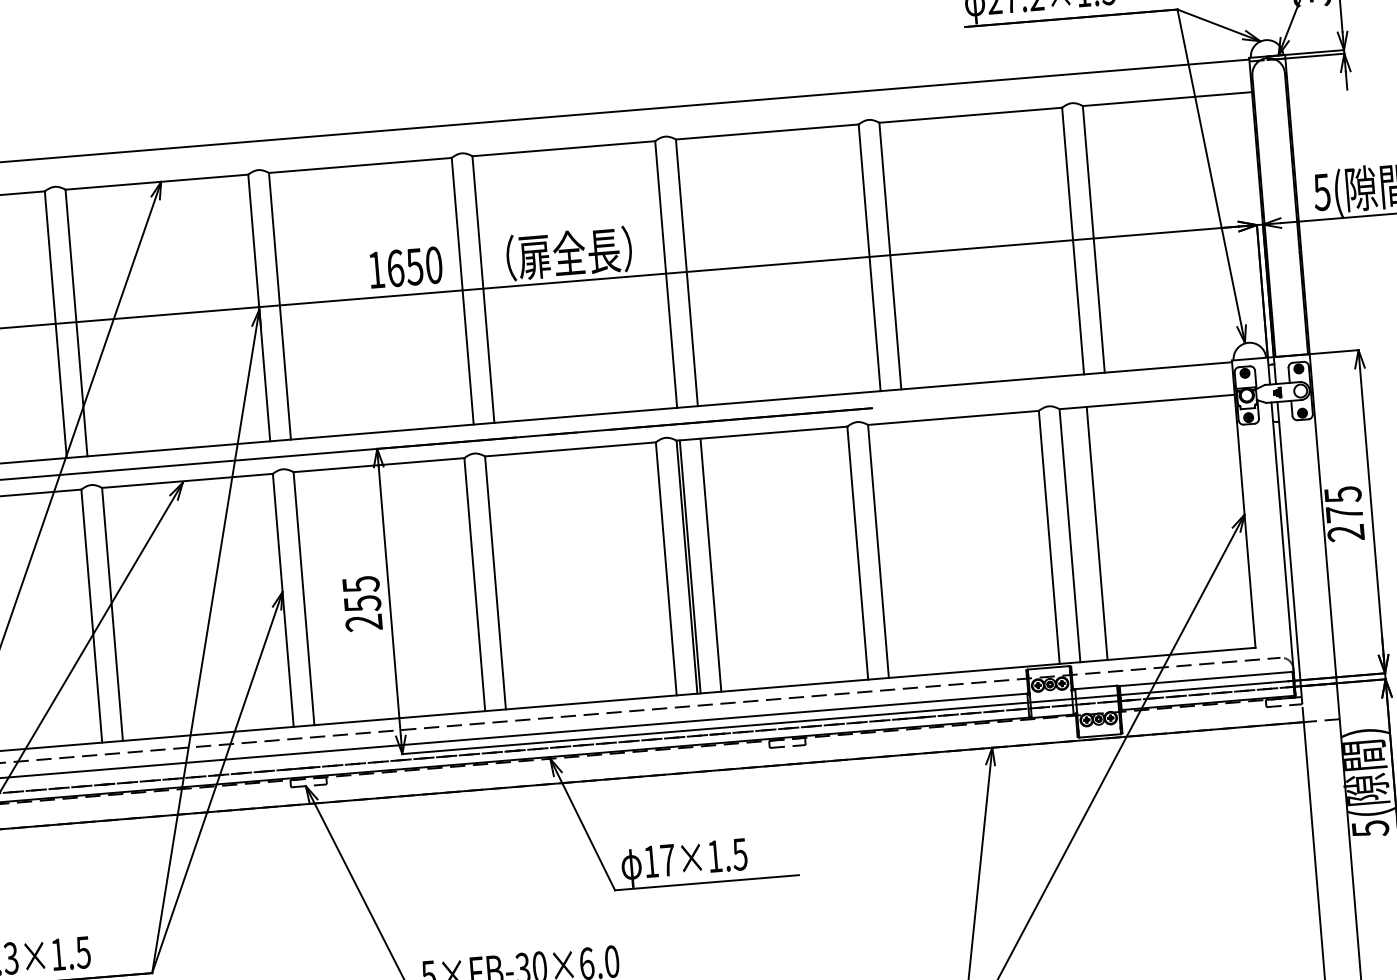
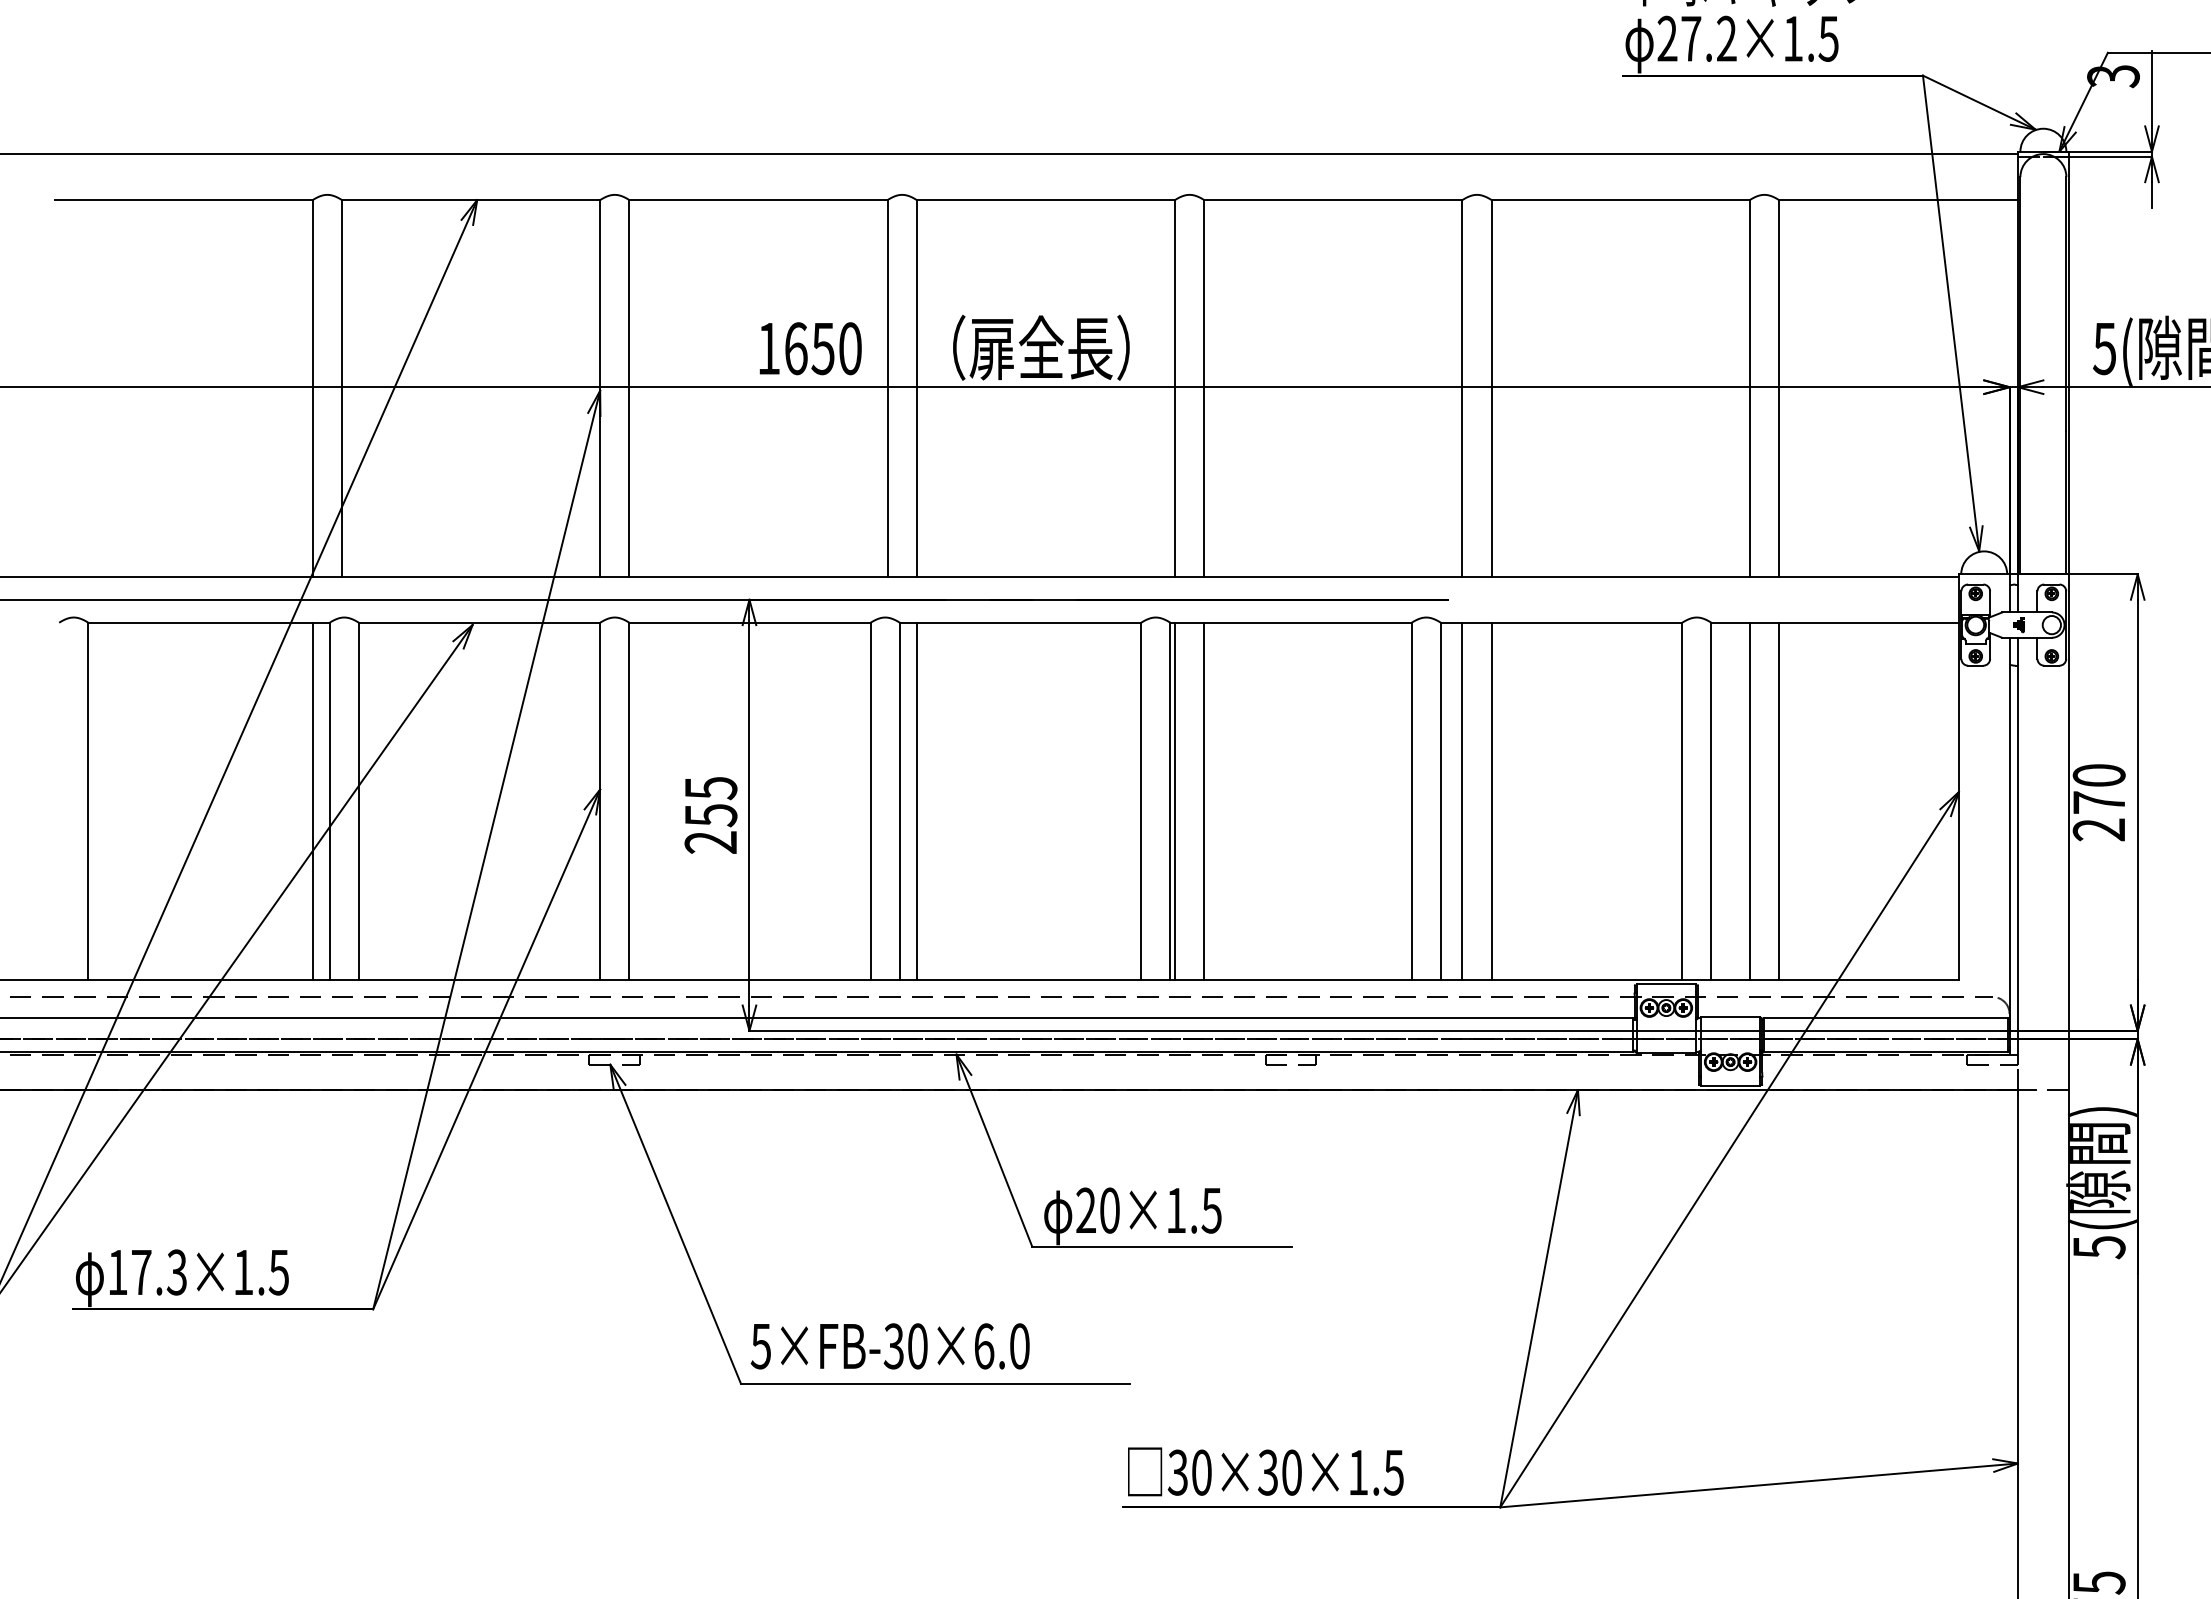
text: (1342, 494) -> (2098, 775), 275 -> 270
line: (1118, 531) -> (1779, 801), added
line: (914, 548) -> (1491, 801), added
line: (893, 550) -> (1462, 801), added
line: (507, 581) -> (916, 801), added
line: (79, 617) -> (312, 801), added
text: (659, 860) -> (1097, 1210), 17×1.5 -> 20×1.5

